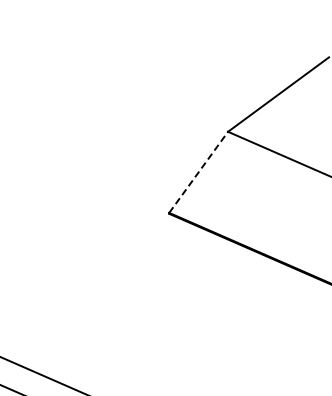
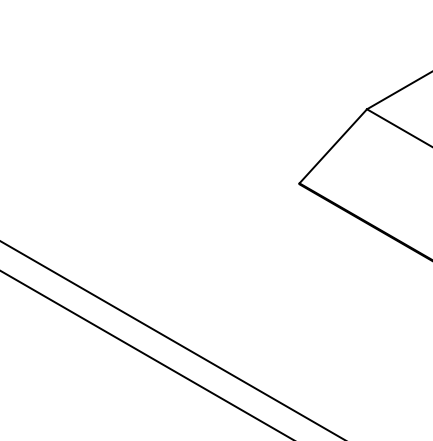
line: (198, 171) -> (333, 145), dashed -> solid

